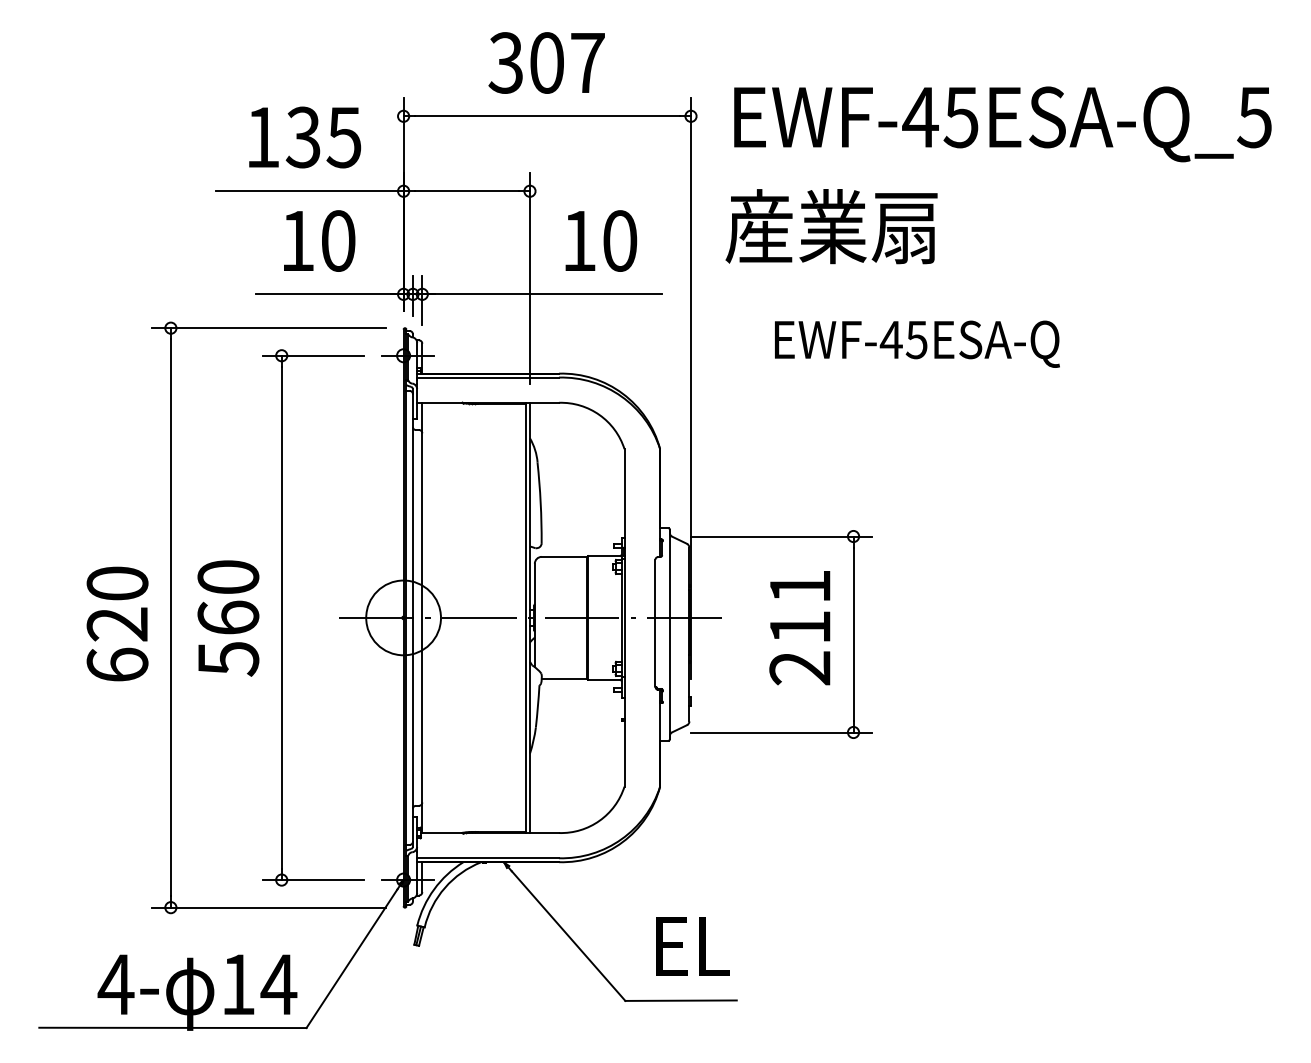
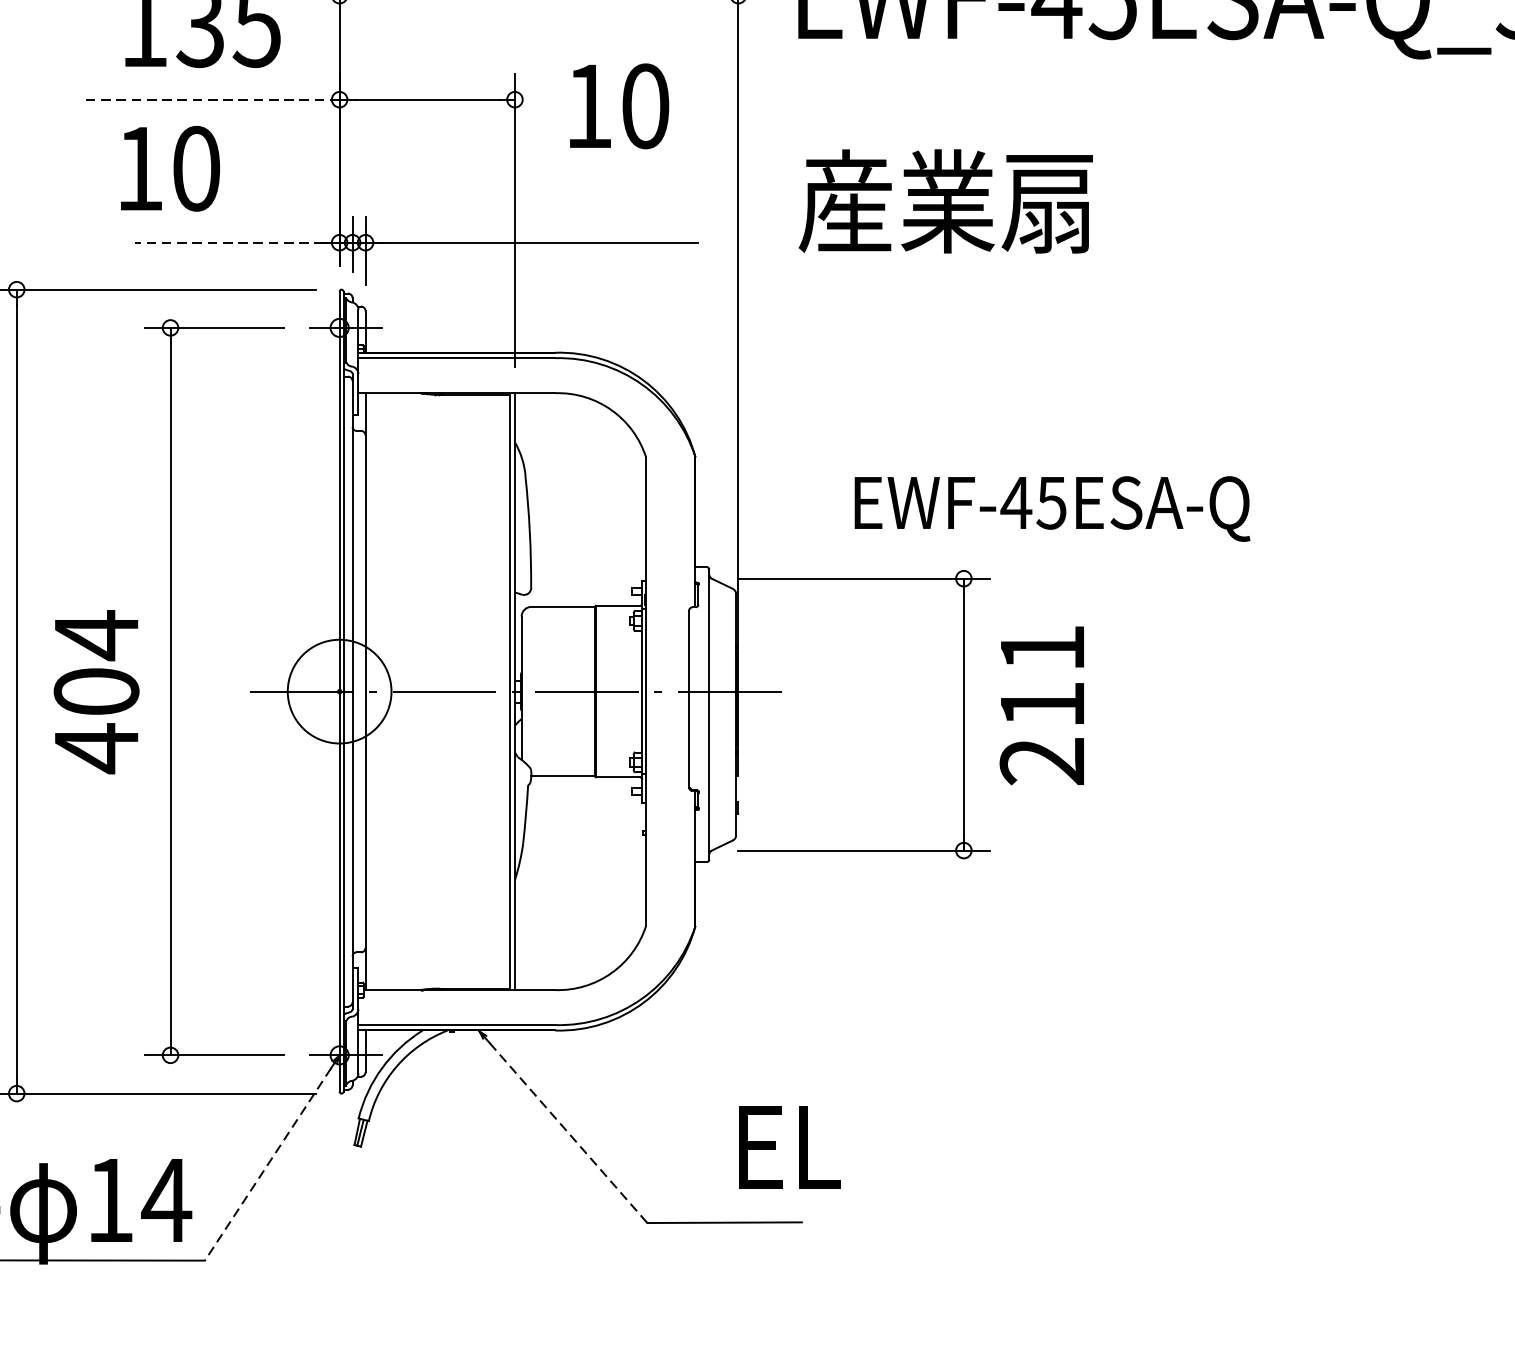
line: (310, 191) -> (210, 100), solid -> dashed
text: (831, 226) -> (945, 201), moved
text: (319, 240) -> (170, 168), moved
text: (601, 240) -> (619, 105), moved
line: (324, 294) -> (229, 242), solid -> dashed
text: (917, 343) -> (1052, 507), moved
text: (228, 618) -> (96, 692), 560 -> 404
text: (799, 628) -> (1041, 706), moved
line: (568, 936) -> (568, 1133), solid -> dashed
text: (692, 946) -> (789, 1147), moved
line: (351, 958) -> (267, 1164), solid -> dashed

